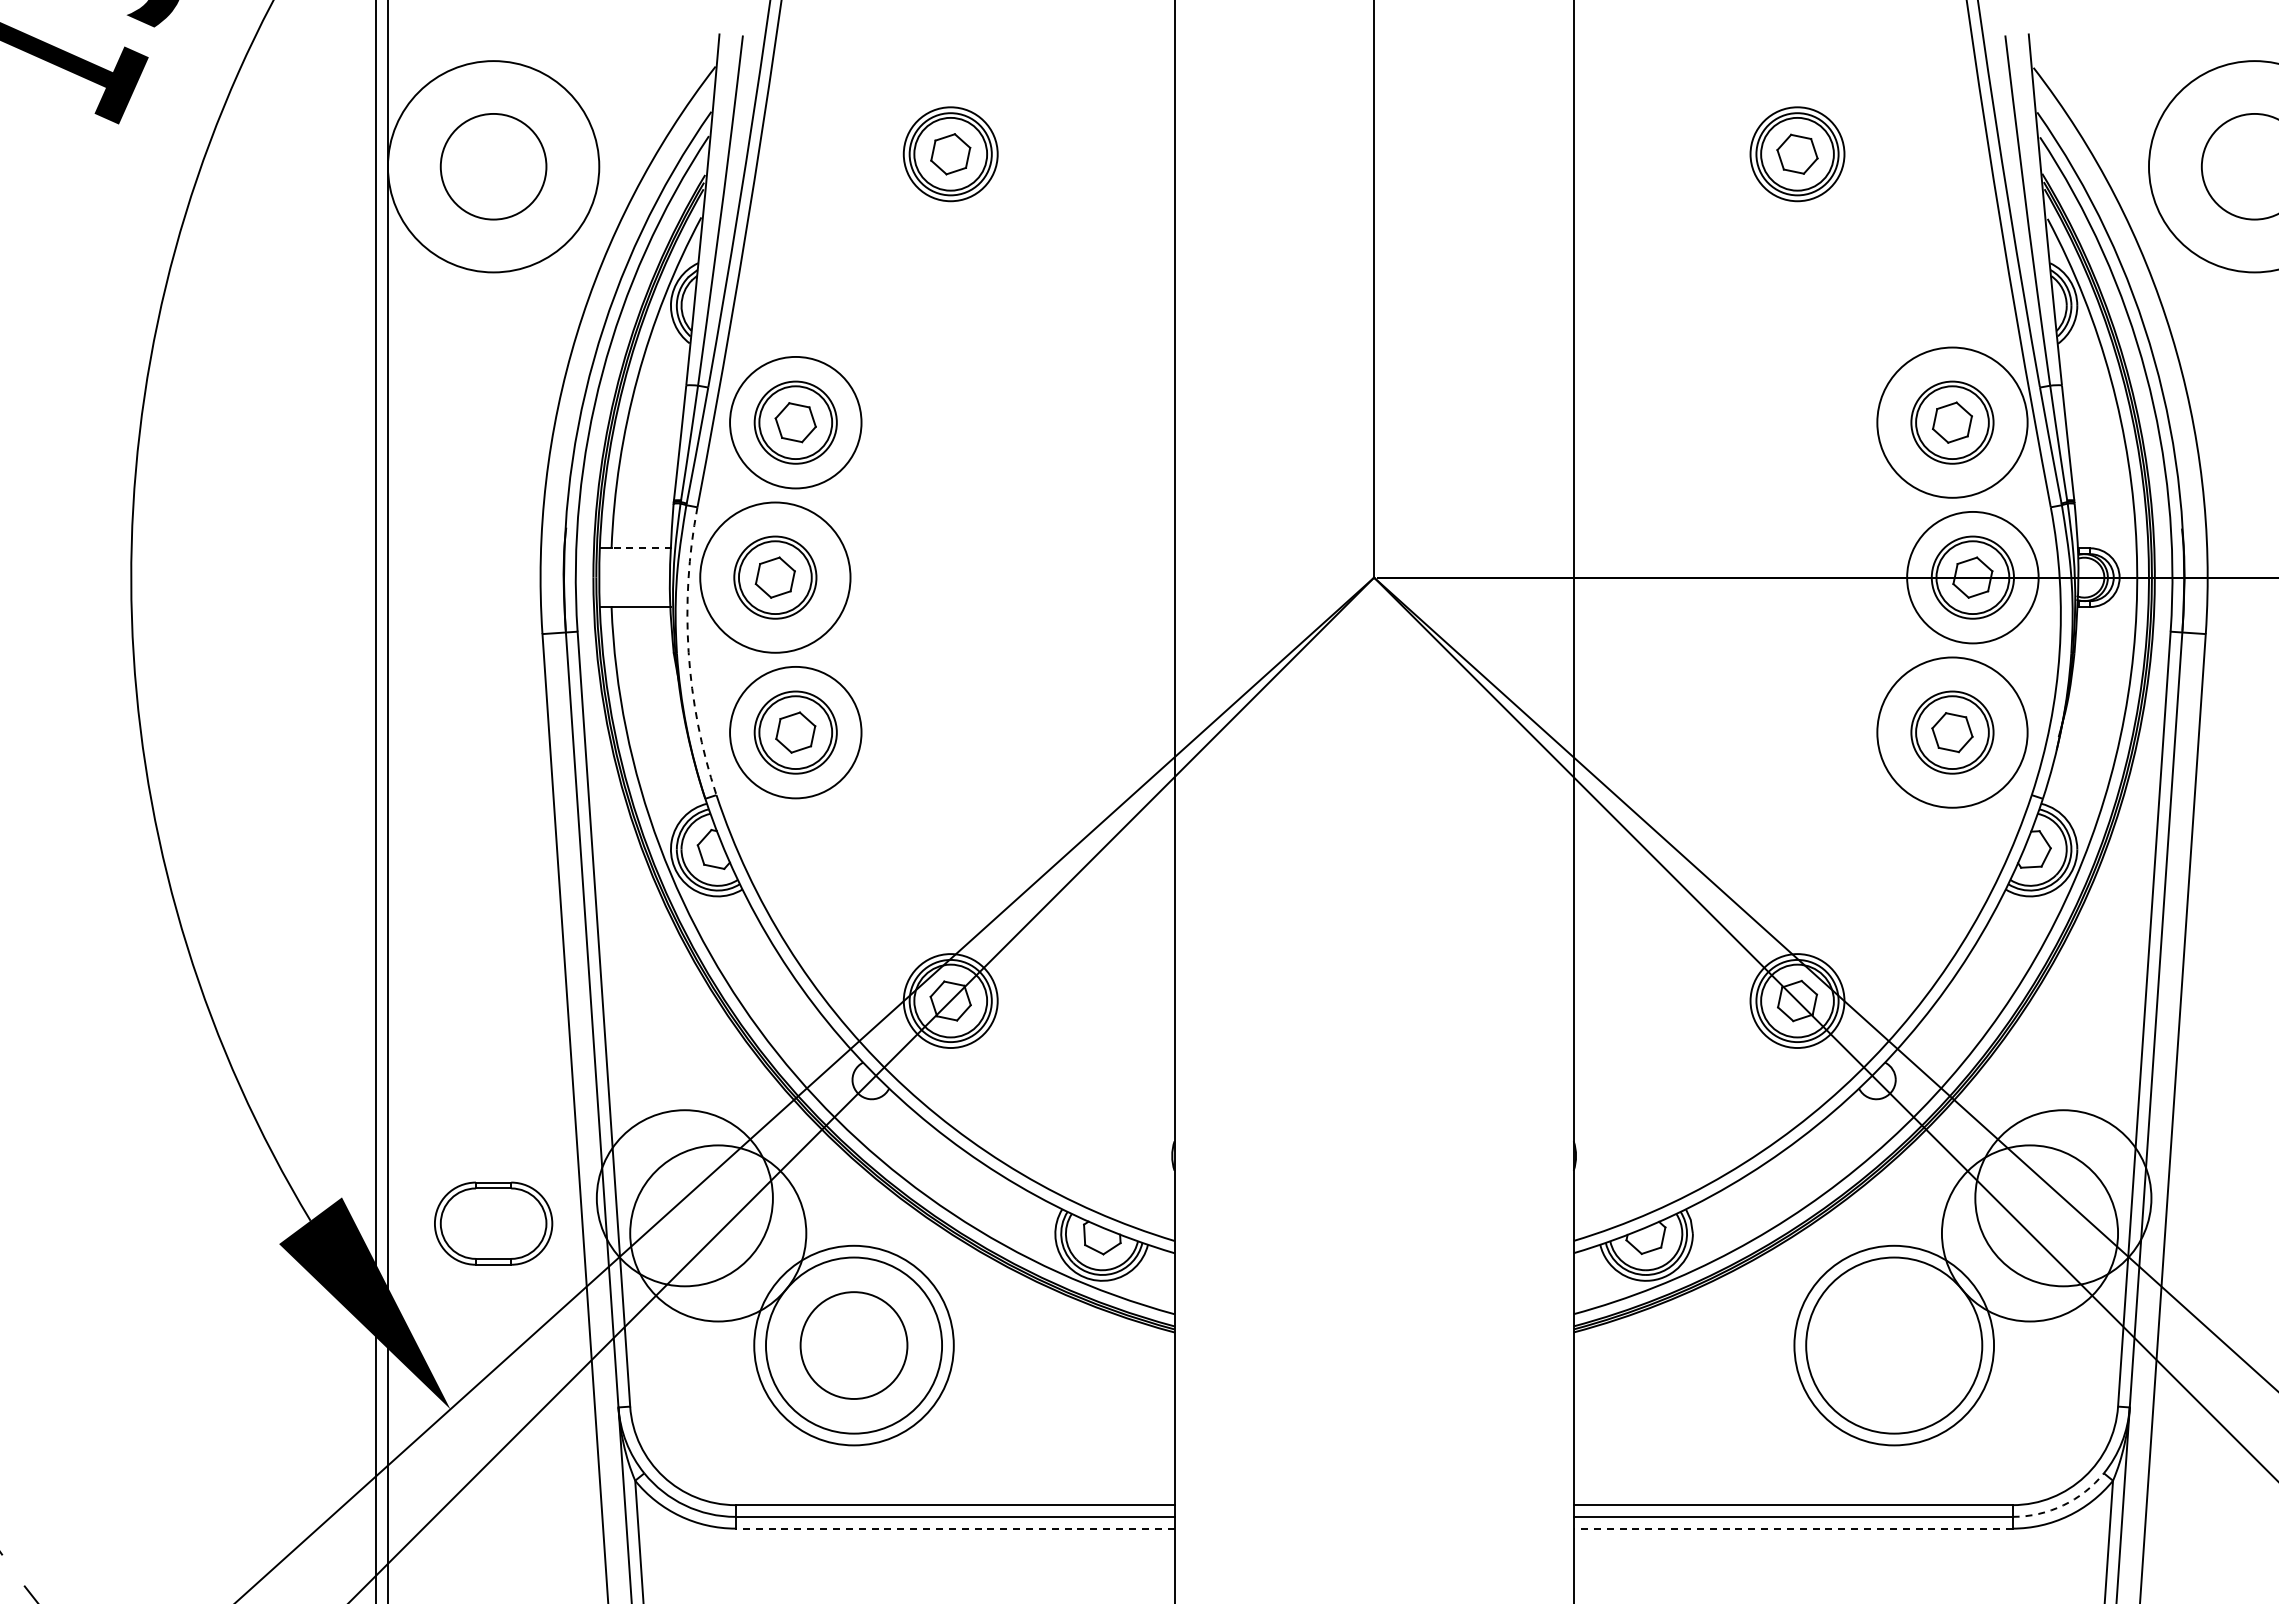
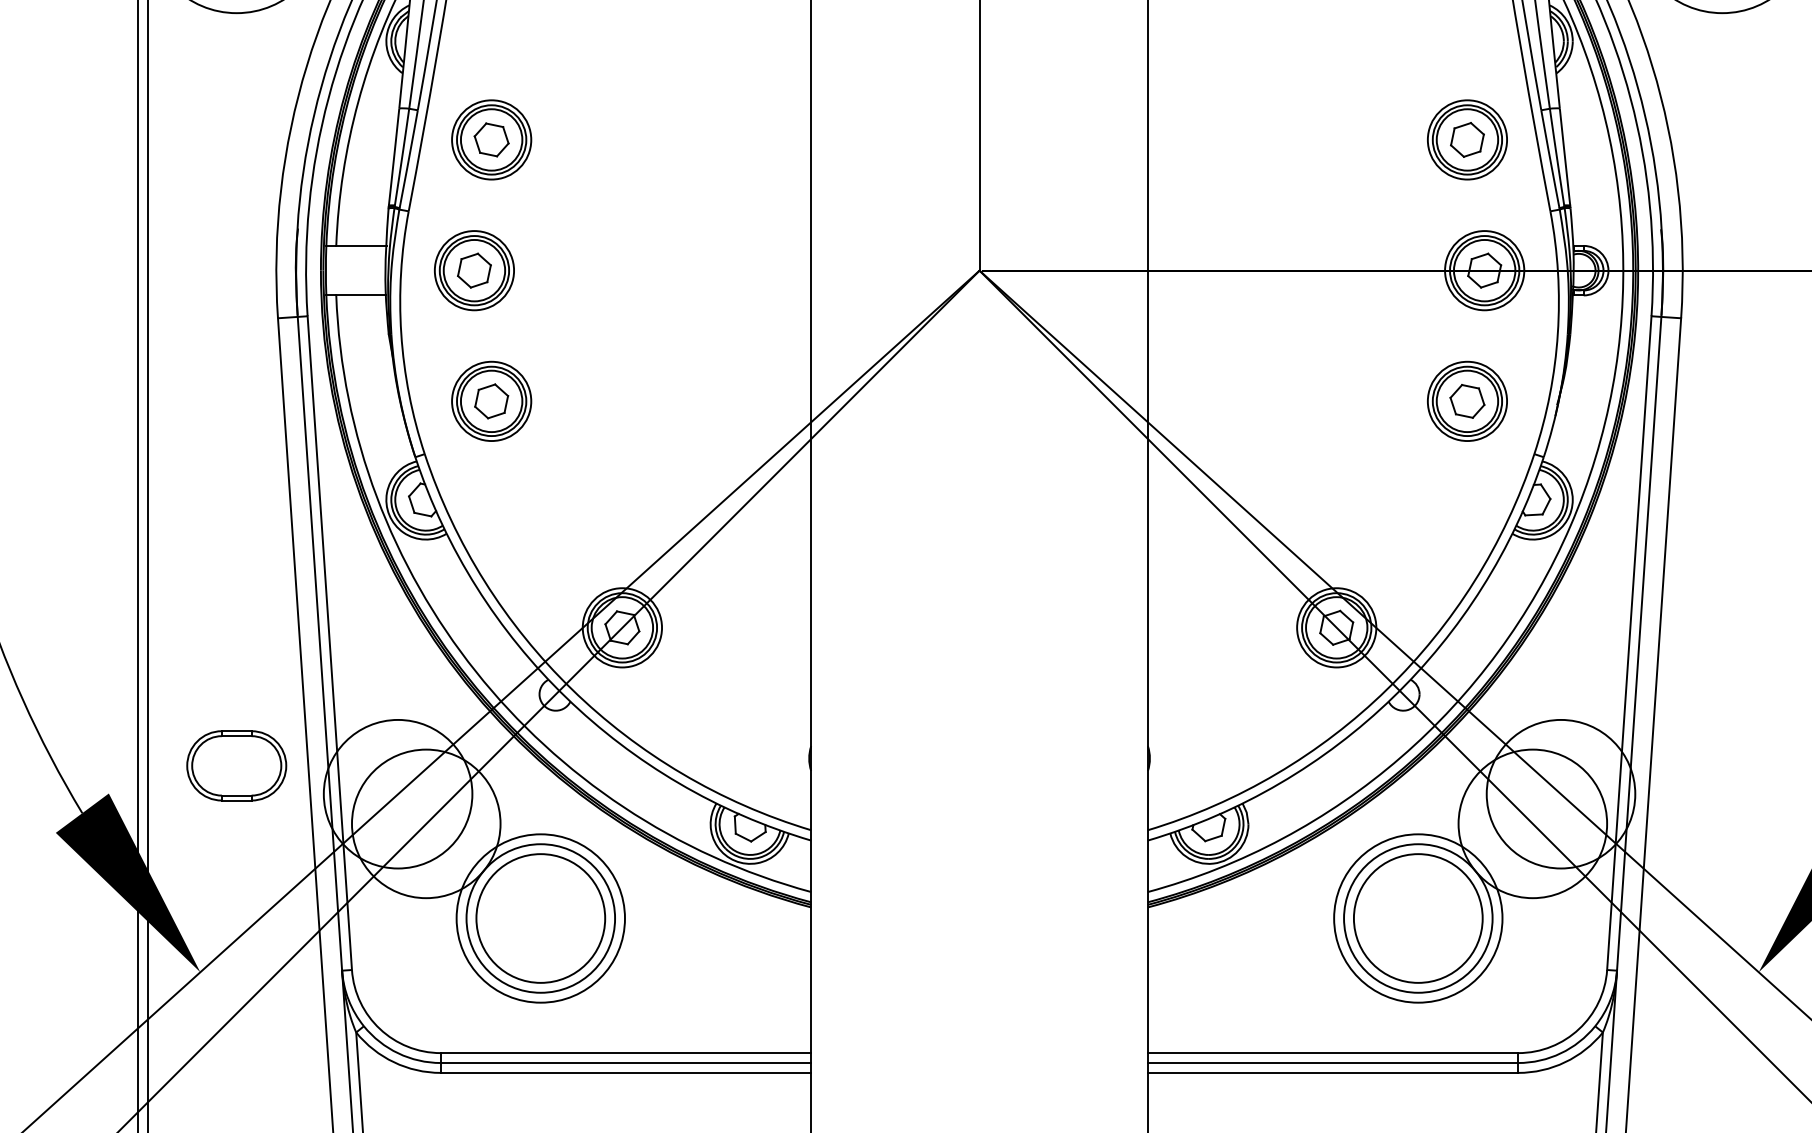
circle: (795, 422) -> (491, 139), size x0.71
circle: (1952, 422) -> (1467, 139), size x0.62
line: (641, 548) -> (361, 246), dashed -> solid
circle: (775, 577) -> (474, 270), size x0.62
circle: (1972, 577) -> (1484, 270), size x0.71
arc: (688, 652) -> (401, 333), dashed -> solid
circle: (795, 732) -> (491, 401), size x0.71
circle: (1952, 732) -> (1467, 401), size x0.62
part: (493, 1223) -> (236, 765), moved
circle: (853, 1345) -> (540, 918), size x1.43
circle: (1894, 1345) -> (1418, 918), added
arc: (2063, 1505) -> (1561, 1053), dashed -> solid
line: (954, 1528) -> (625, 1072), dashed -> solid
line: (1792, 1528) -> (1332, 1072), dashed -> solid

